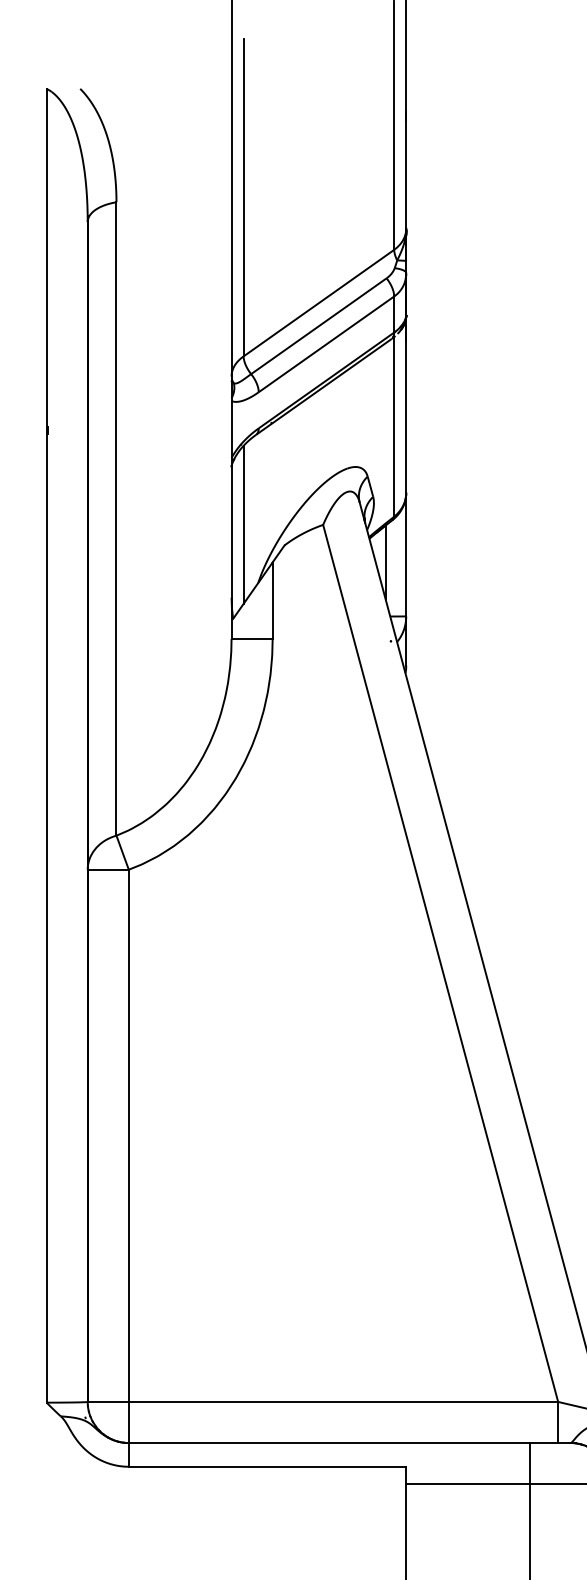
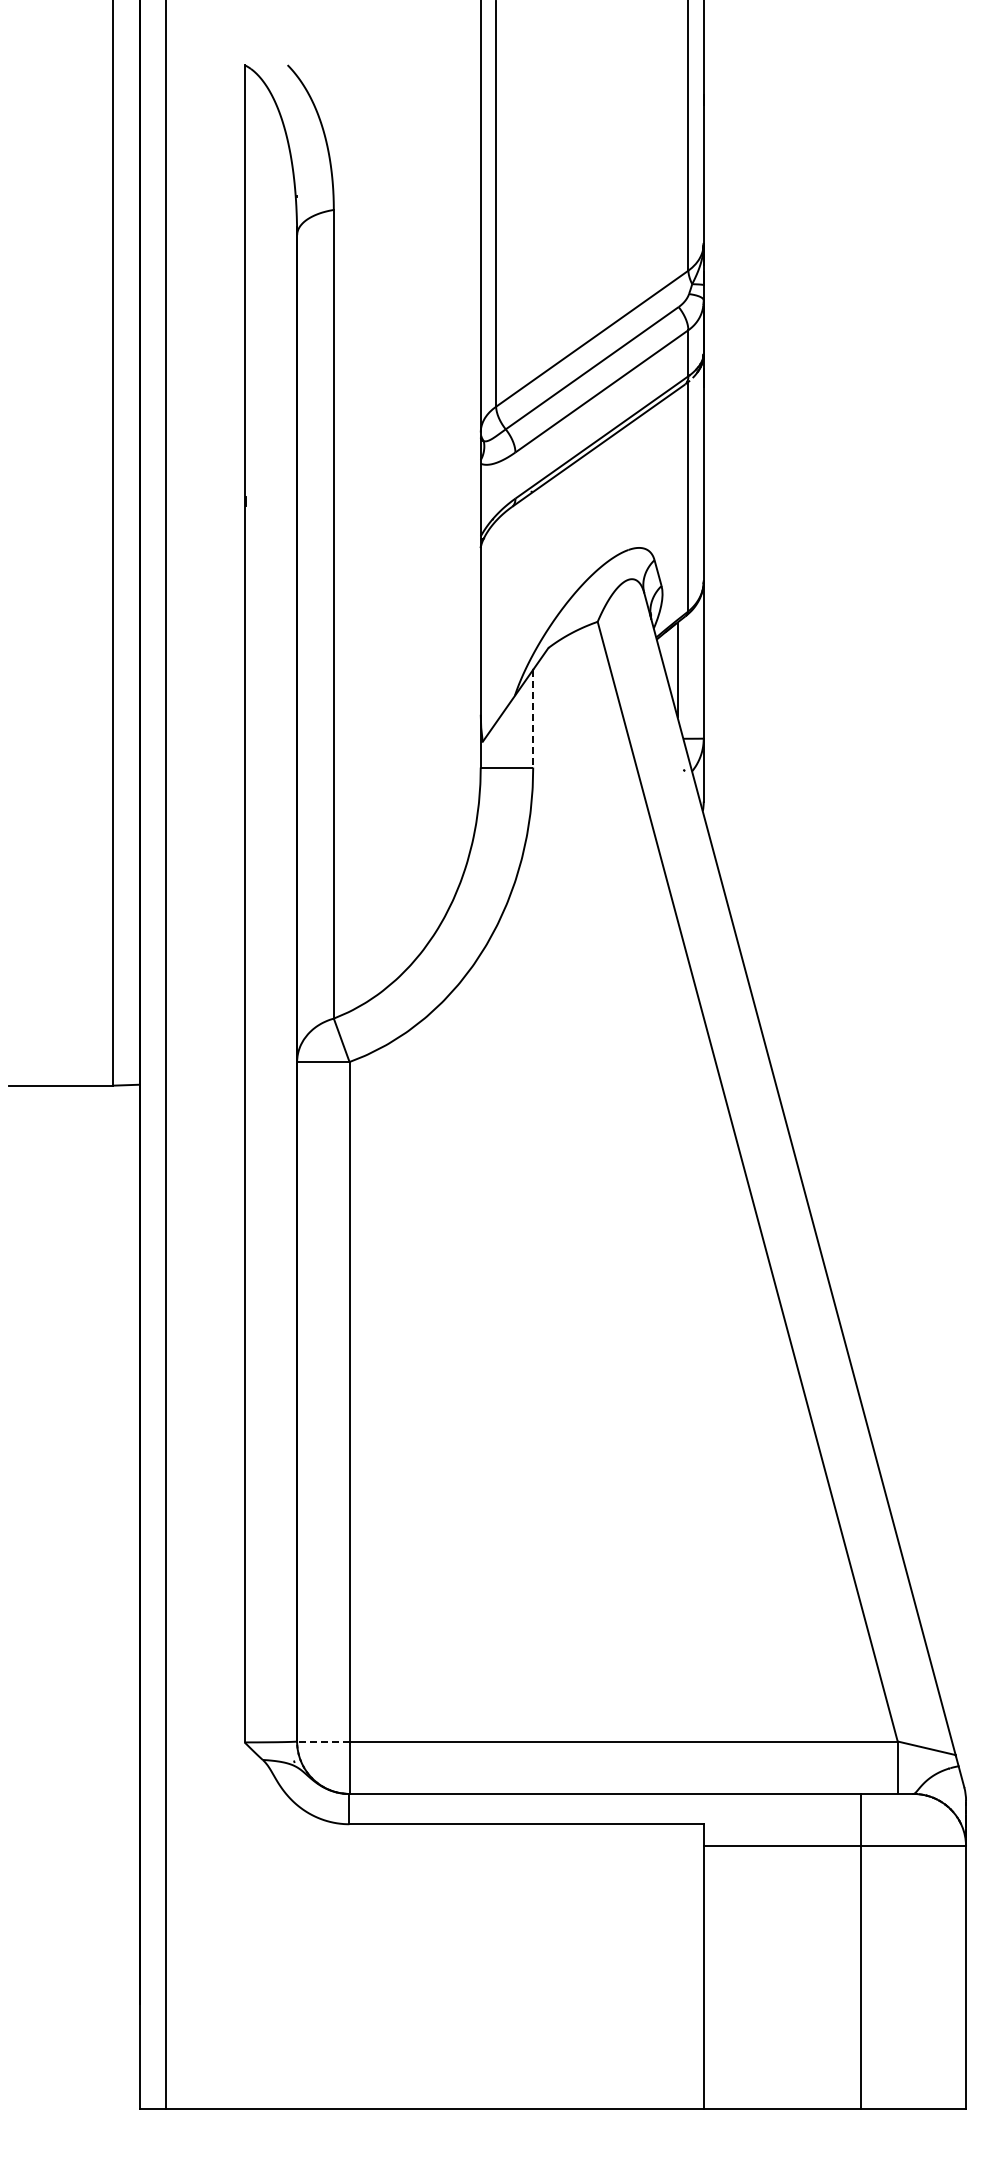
line: (243, 524) -> (496, 621), removed
line: (272, 600) -> (533, 718), solid -> dashed
line: (107, 1401) -> (322, 1741), solid -> dashed

